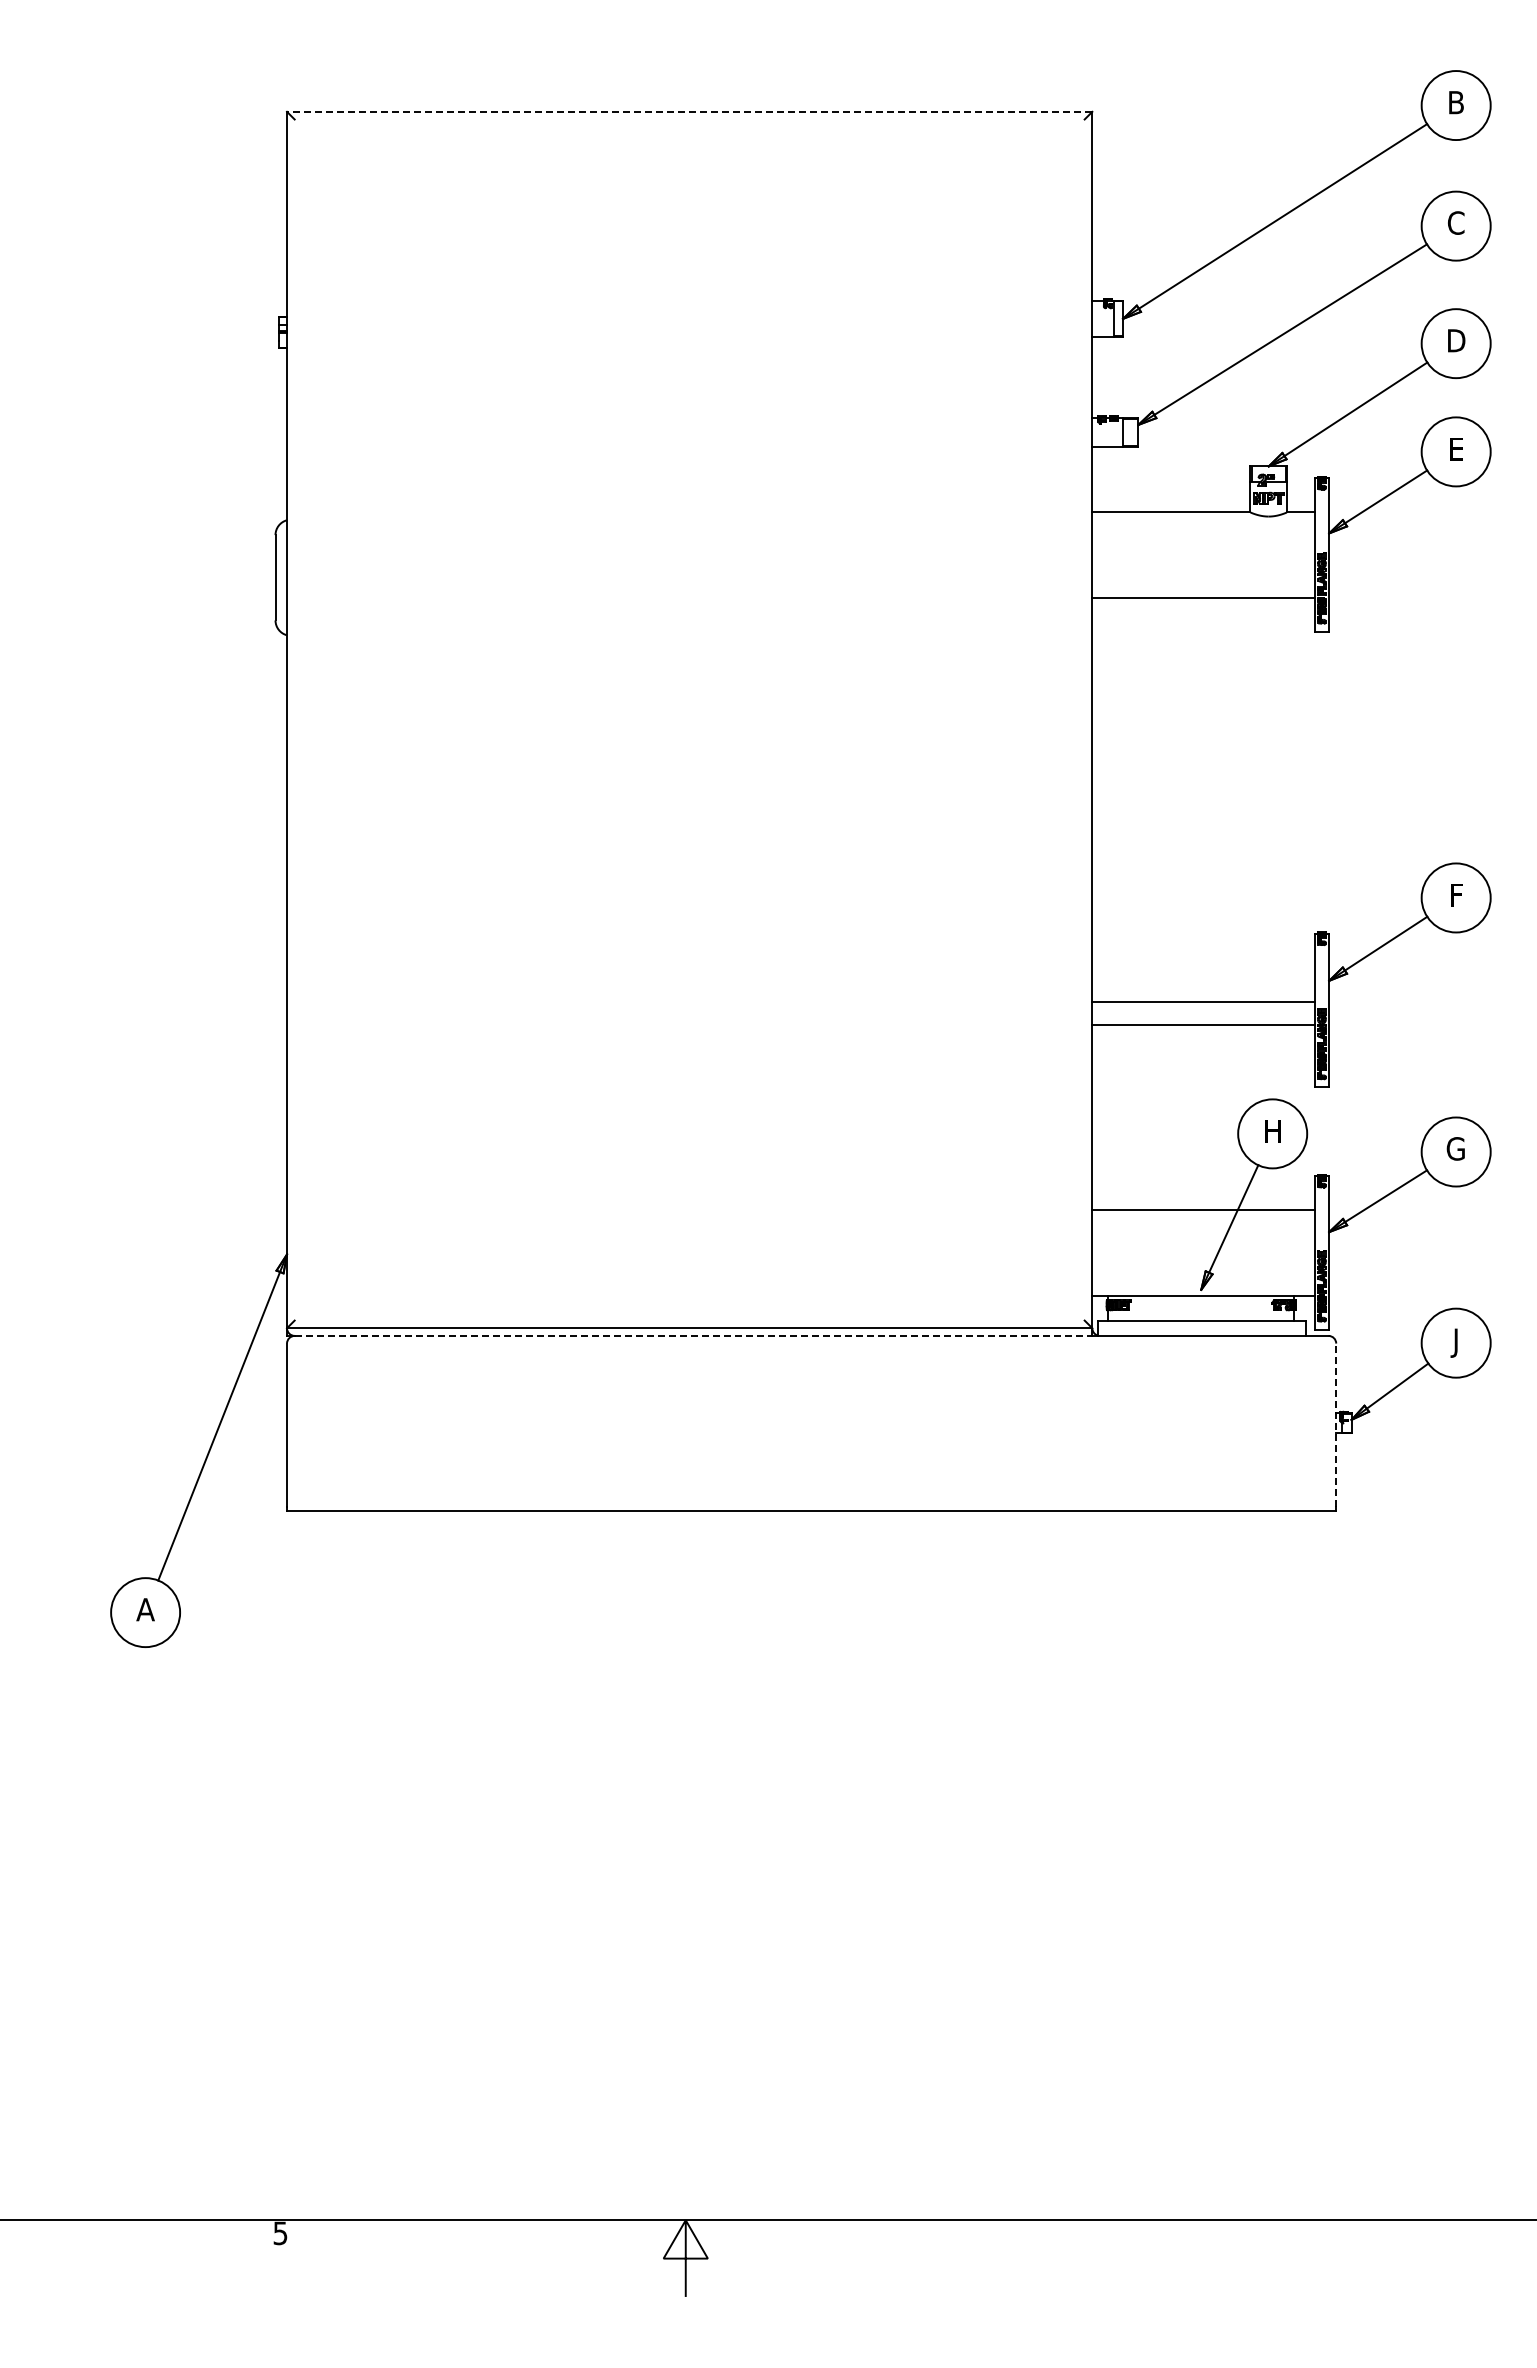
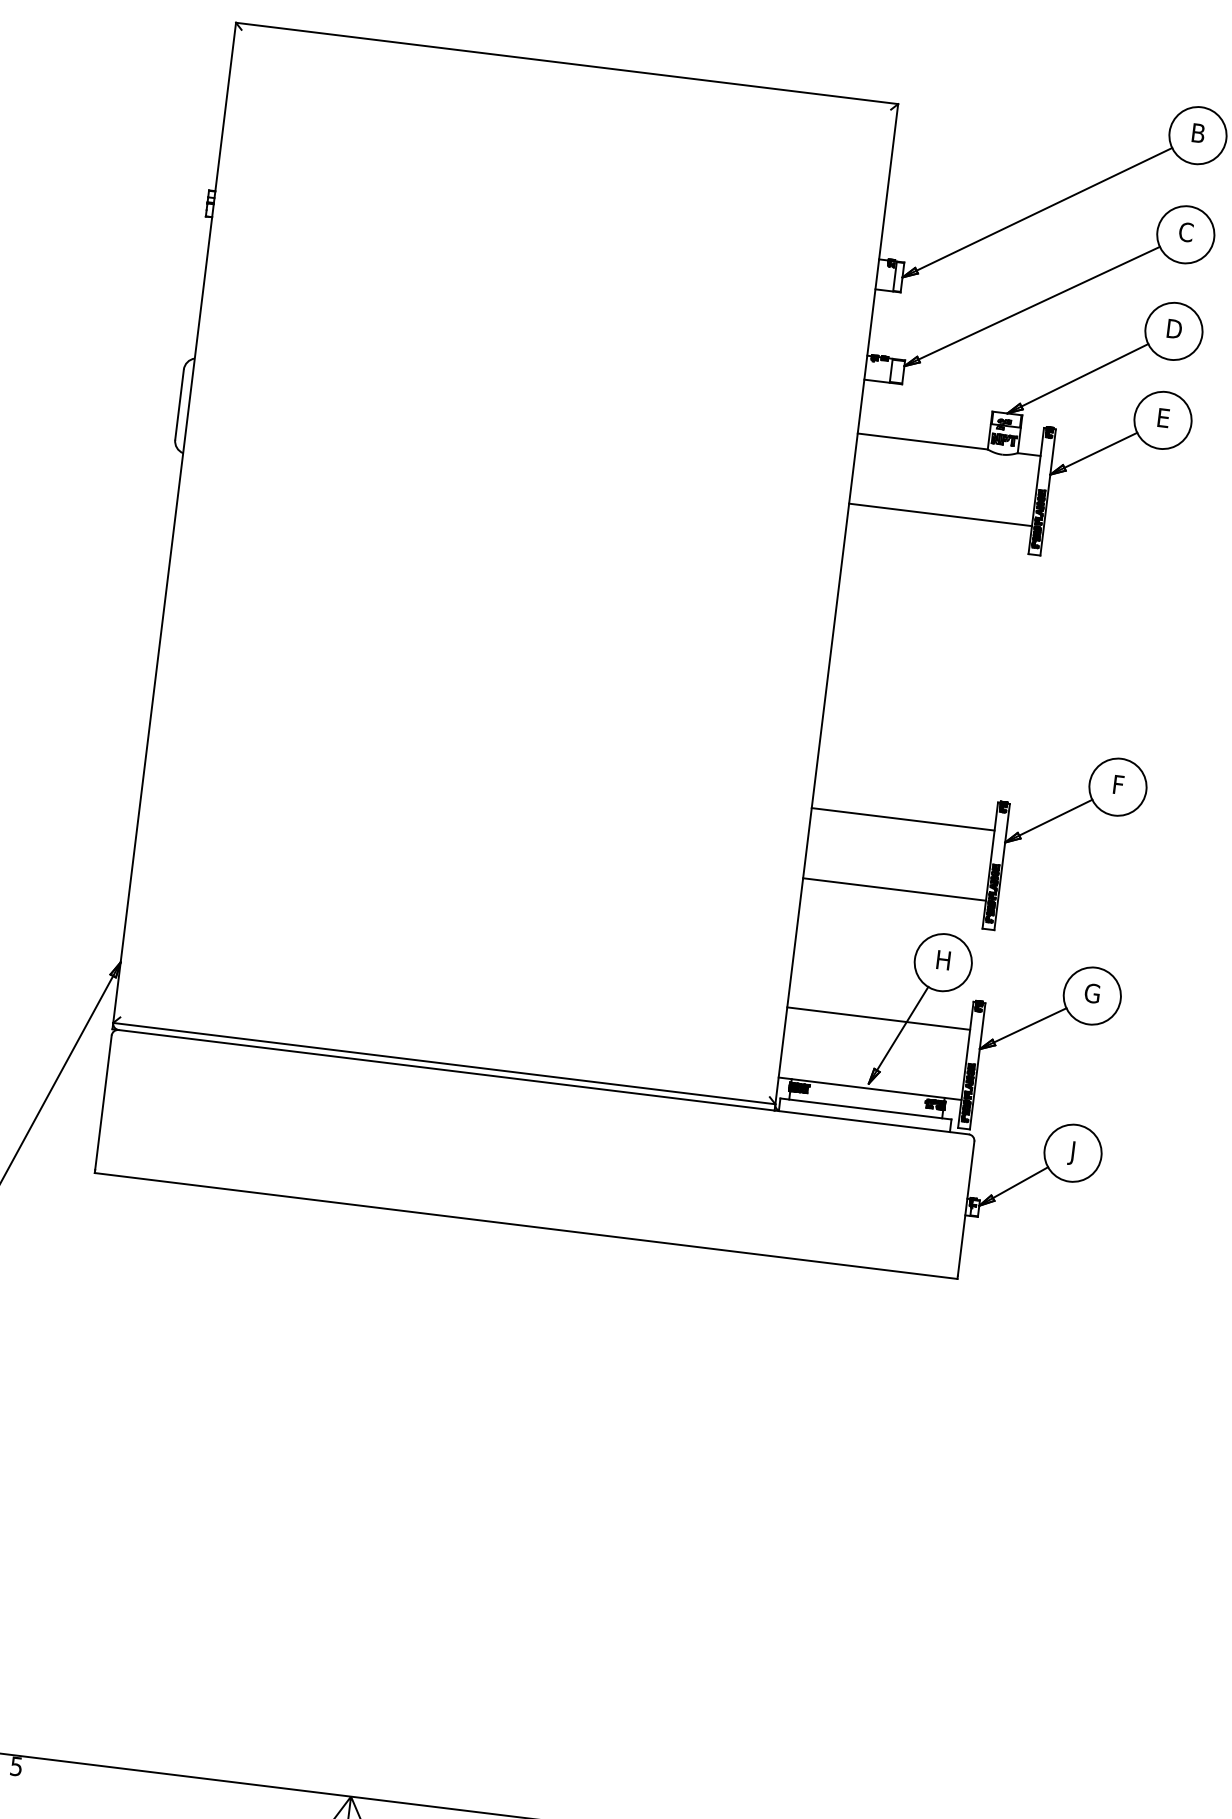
line: (689, 111) -> (567, 63), dashed -> solid
line: (1203, 1002) -> (894, 889), moved
line: (1203, 1025) -> (903, 819), moved
line: (693, 1335) -> (446, 1069), dashed -> solid
line: (1336, 1425) -> (966, 1208), dashed -> solid

